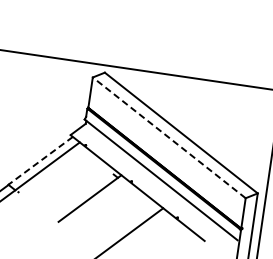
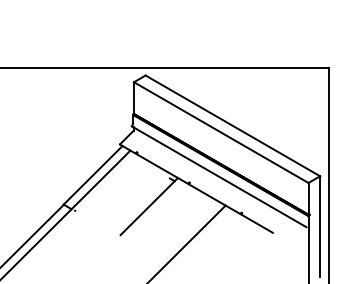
line: (169, 137) -> (221, 132), dashed -> solid
line: (40, 160) -> (92, 175), dashed -> solid

